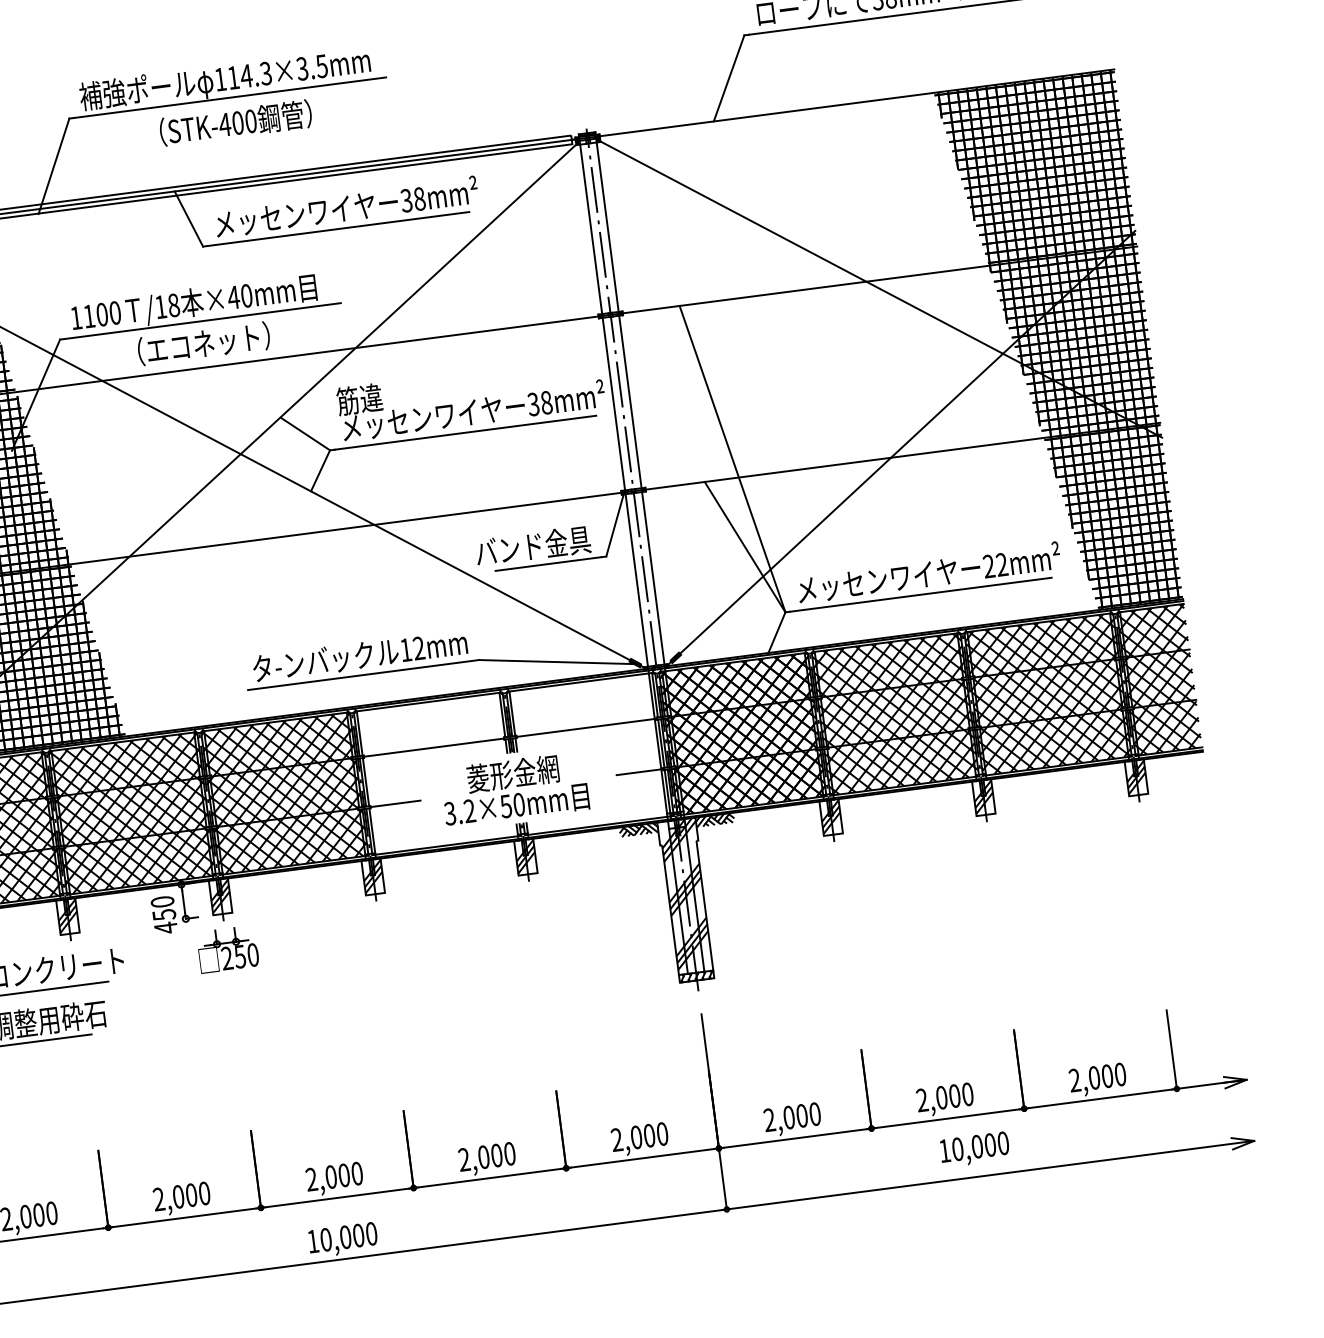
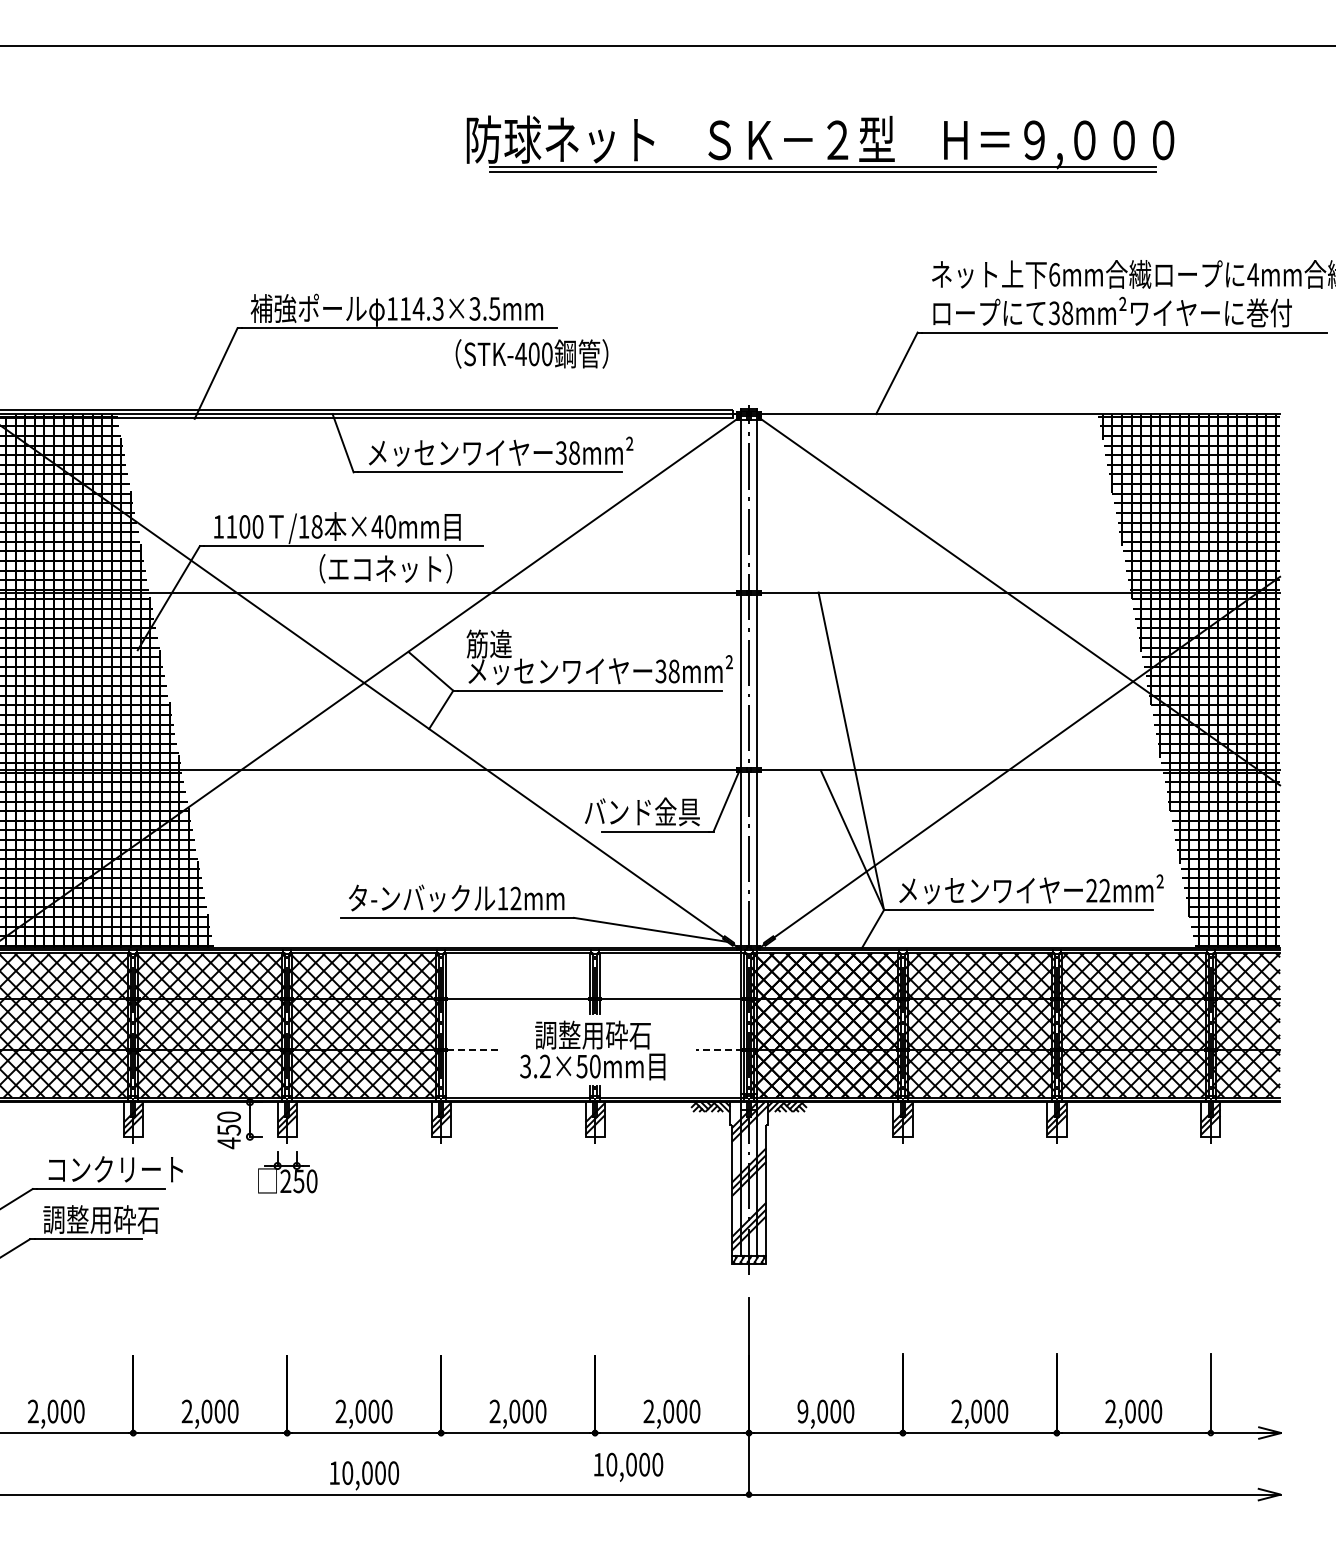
text: (235, 122) -> (531, 353), moved
text: (203, 343) -> (385, 568), moved
line: (640, 771) -> (719, 1049), solid -> dashed
text: (512, 773) -> (592, 1034), 菱形金網 -> 調整用砕石
line: (395, 803) -> (472, 1049), solid -> dashed
text: (769, 1120) -> (802, 1411), 2,000 -> 9,000
text: (974, 1148) -> (628, 1466), moved

